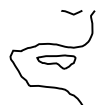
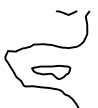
part: (56, 62) -> (51, 72), moved

